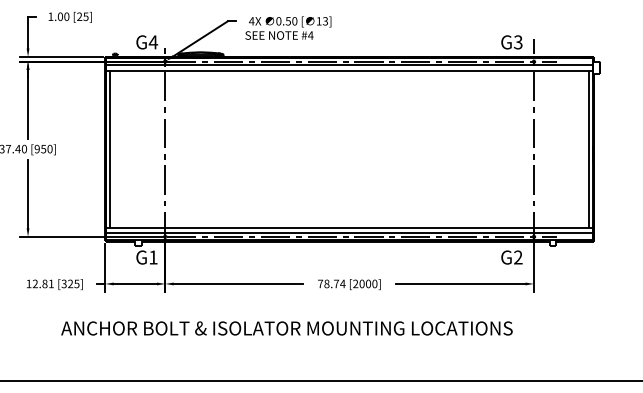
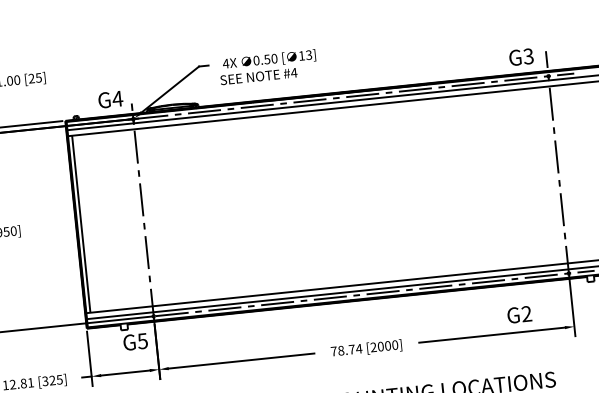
text: (153, 257) -> (142, 341), G1 -> G5
text: (511, 257) -> (519, 314), moved

